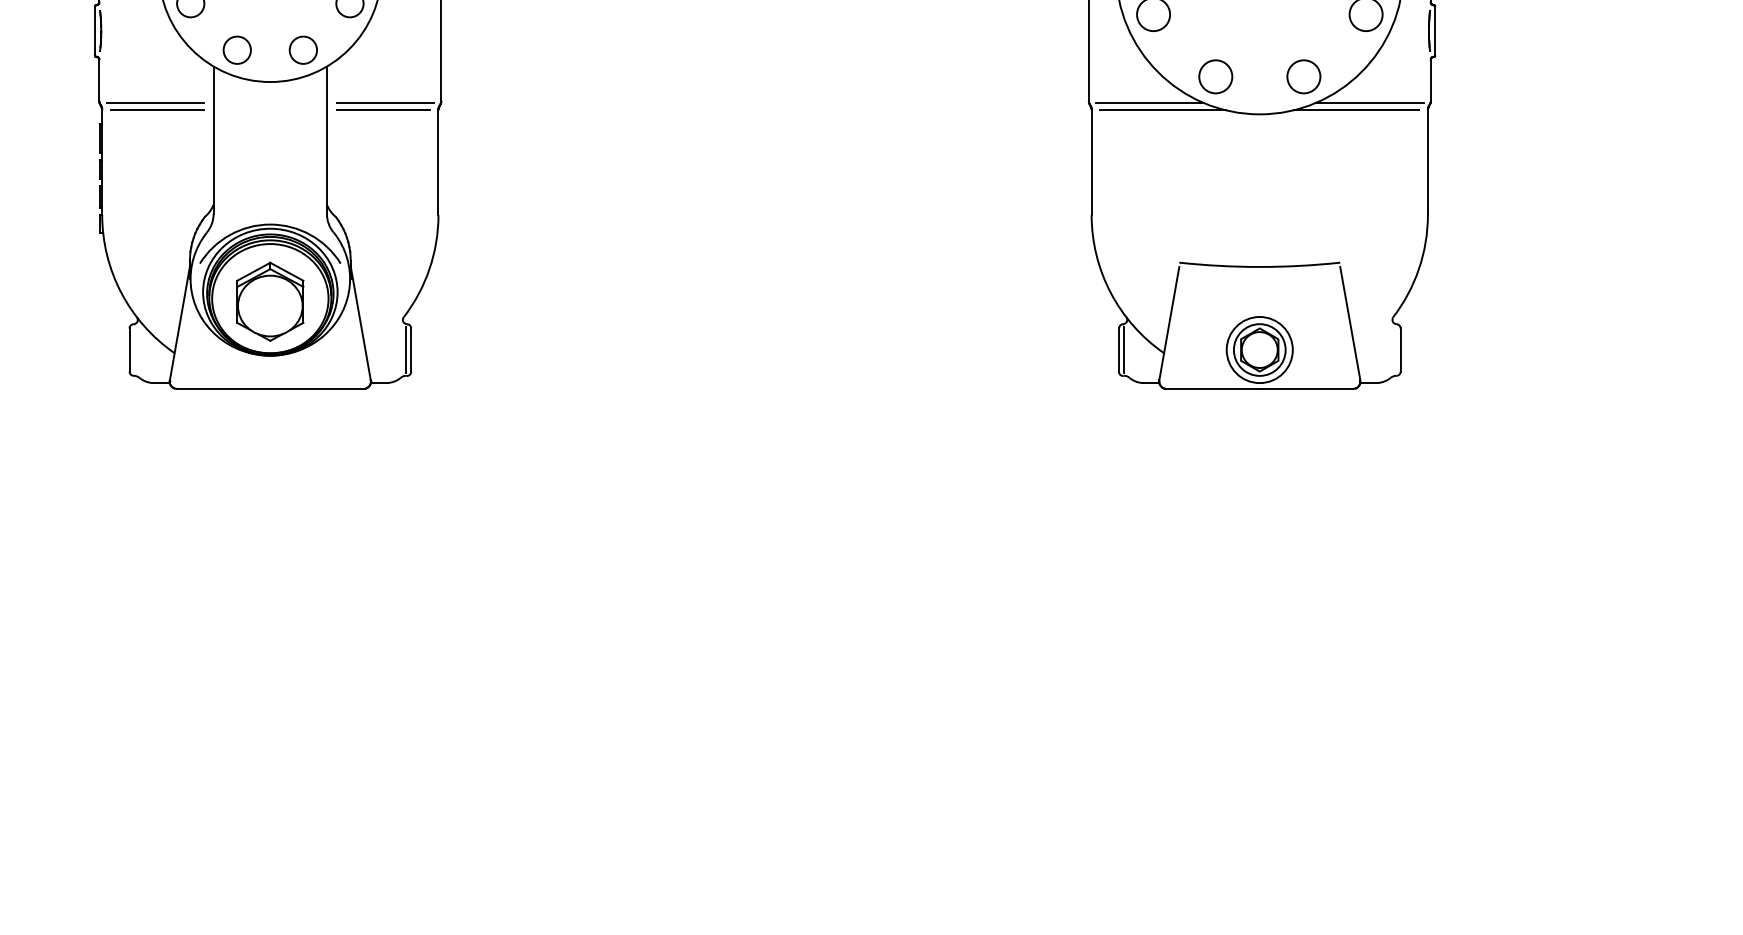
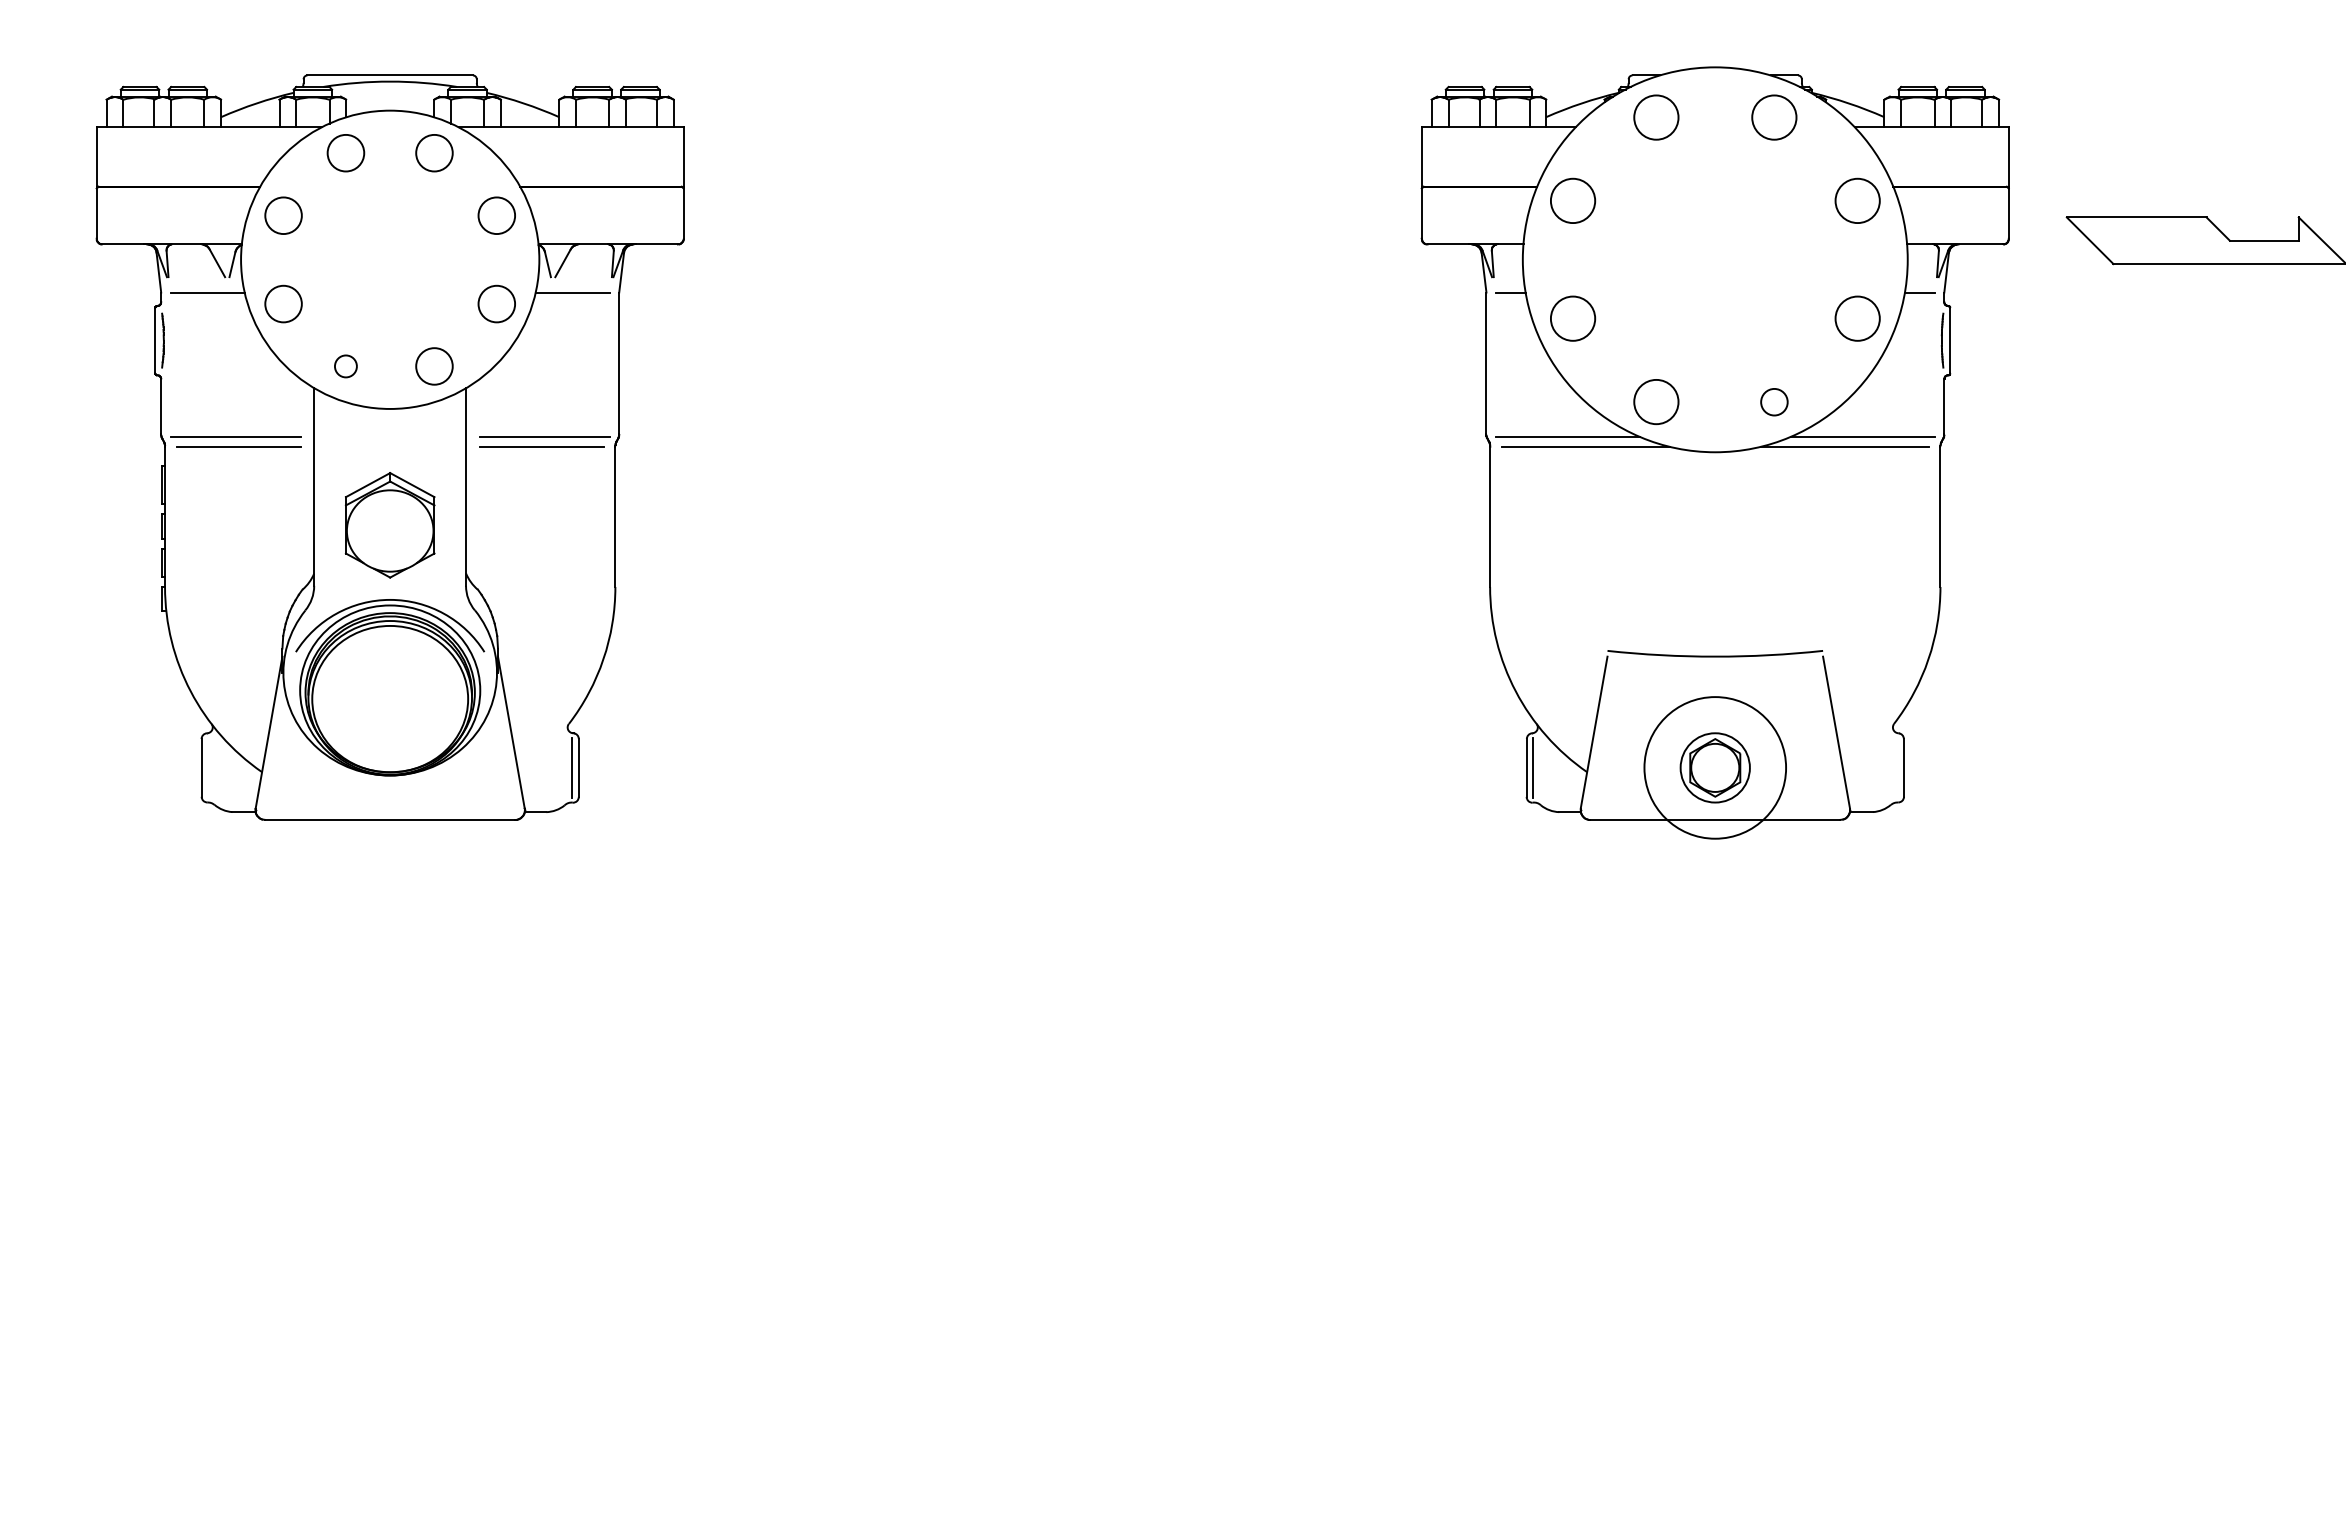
circle: (236, 50) -> (345, 366), size x0.6
circle: (1303, 77) -> (1774, 402), size x0.6
part: (269, 301) -> (389, 525), moved
circle: (1259, 349) -> (1715, 767), size x1.6

